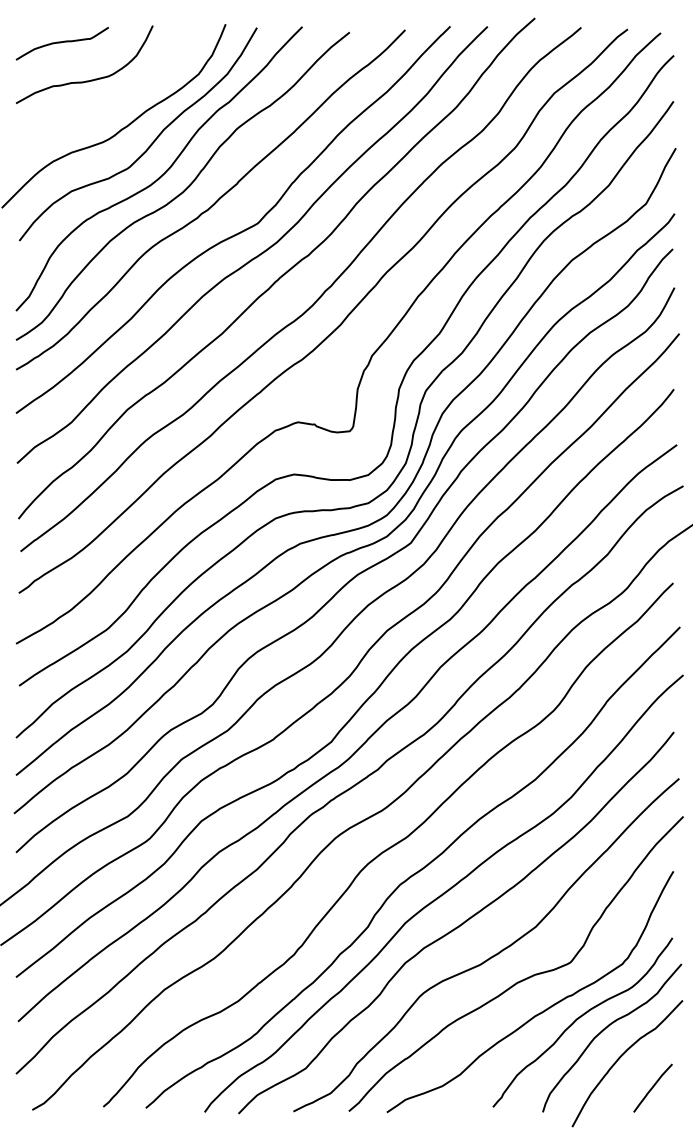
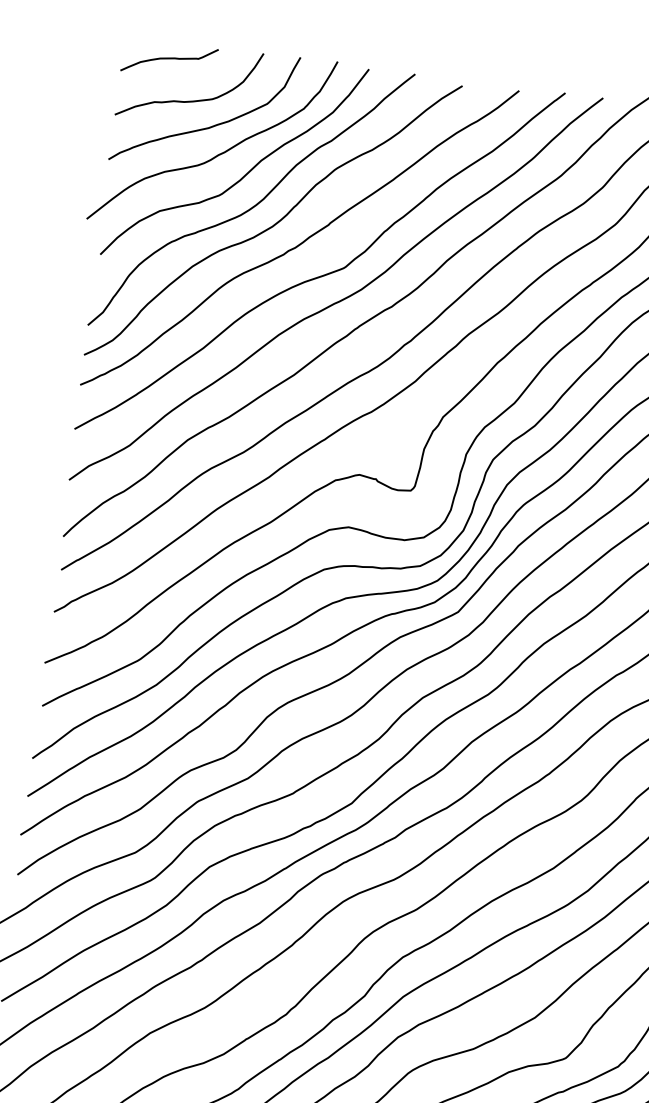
curve: (110, 102) -> (210, 126), added

